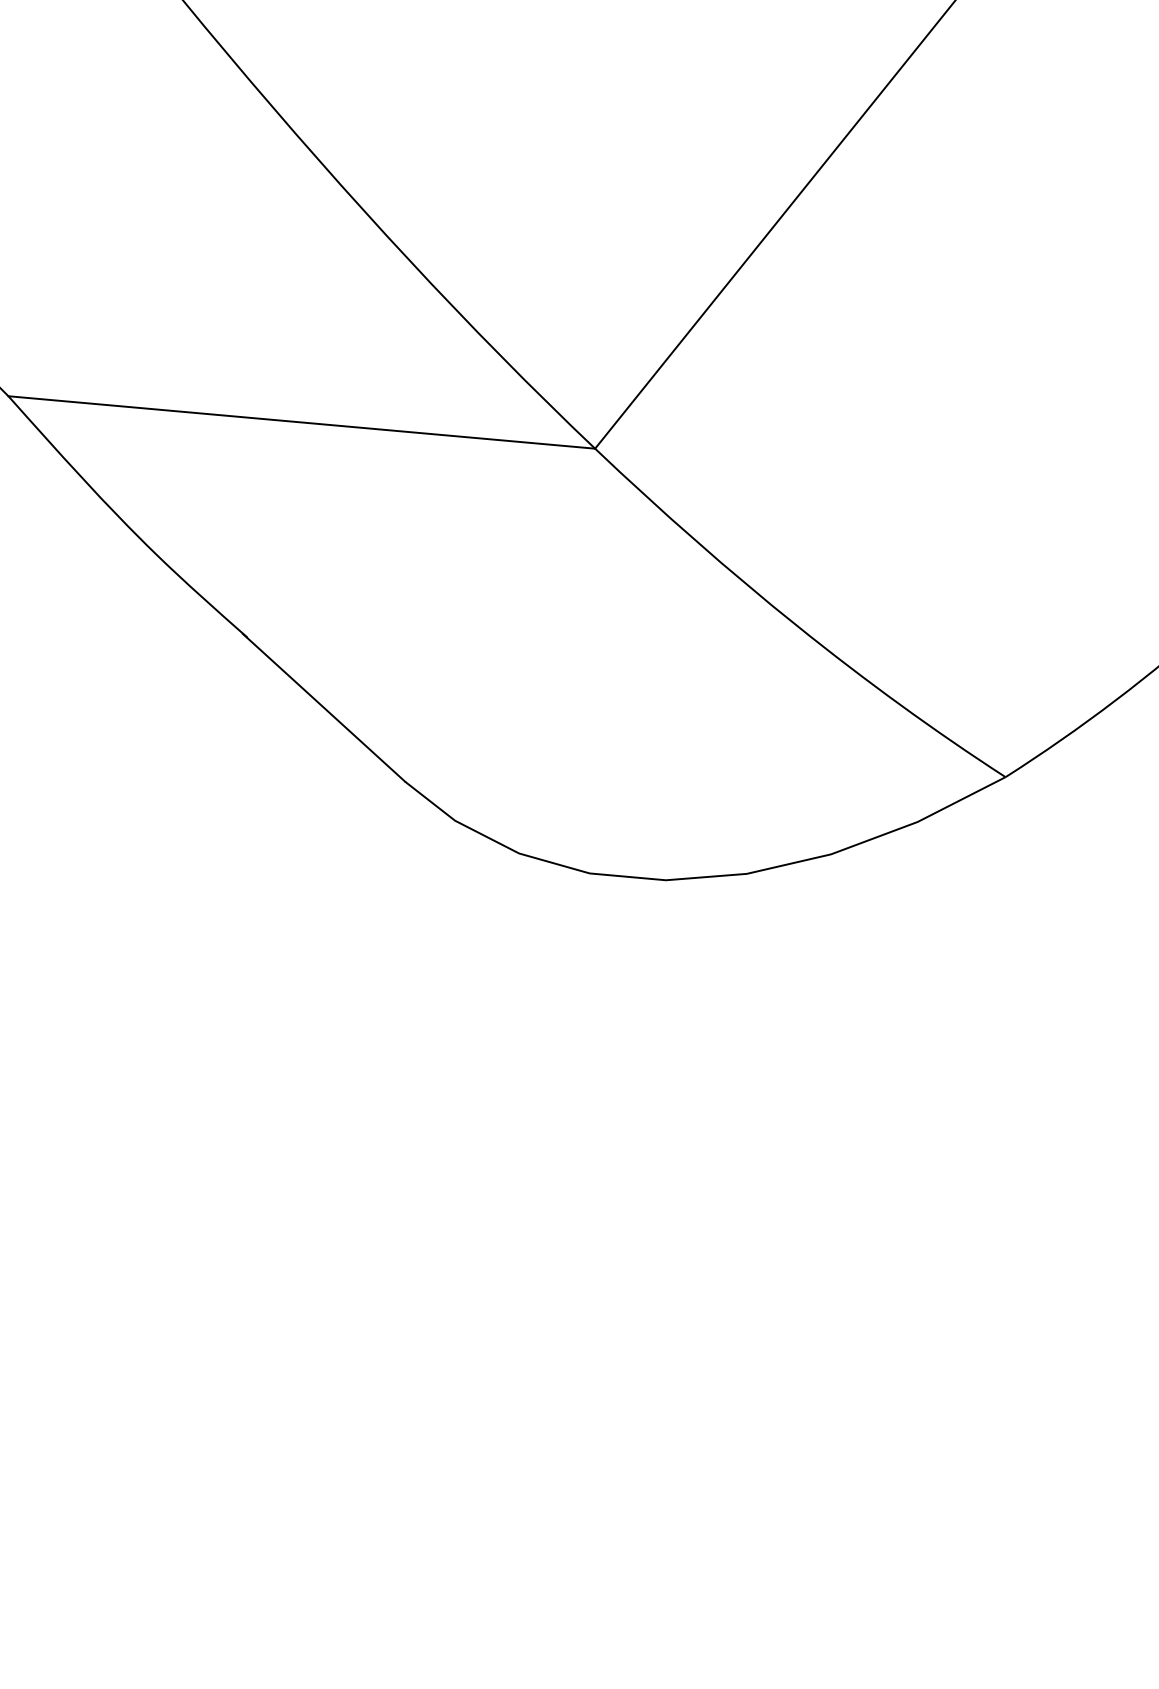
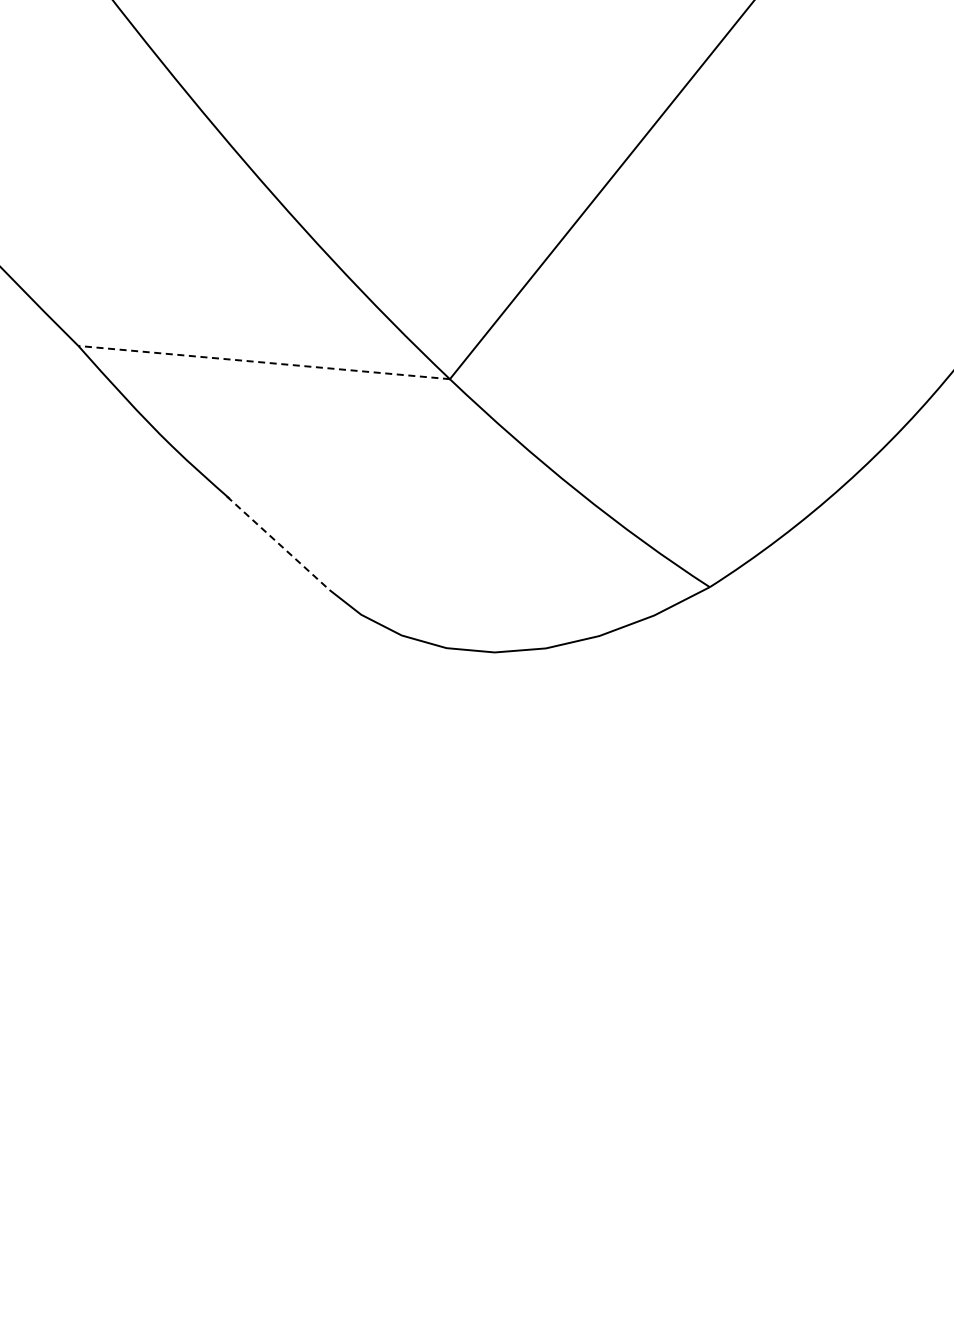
line: (300, 422) -> (263, 362), solid -> dashed
line: (324, 708) -> (278, 543), solid -> dashed

